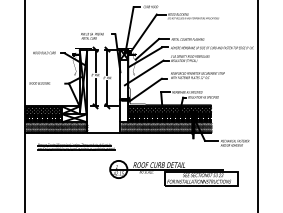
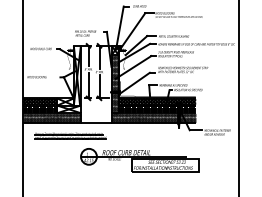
hatch: (123, 90) -> (114, 83), added
part: (173, 173) -> (139, 160), moved

